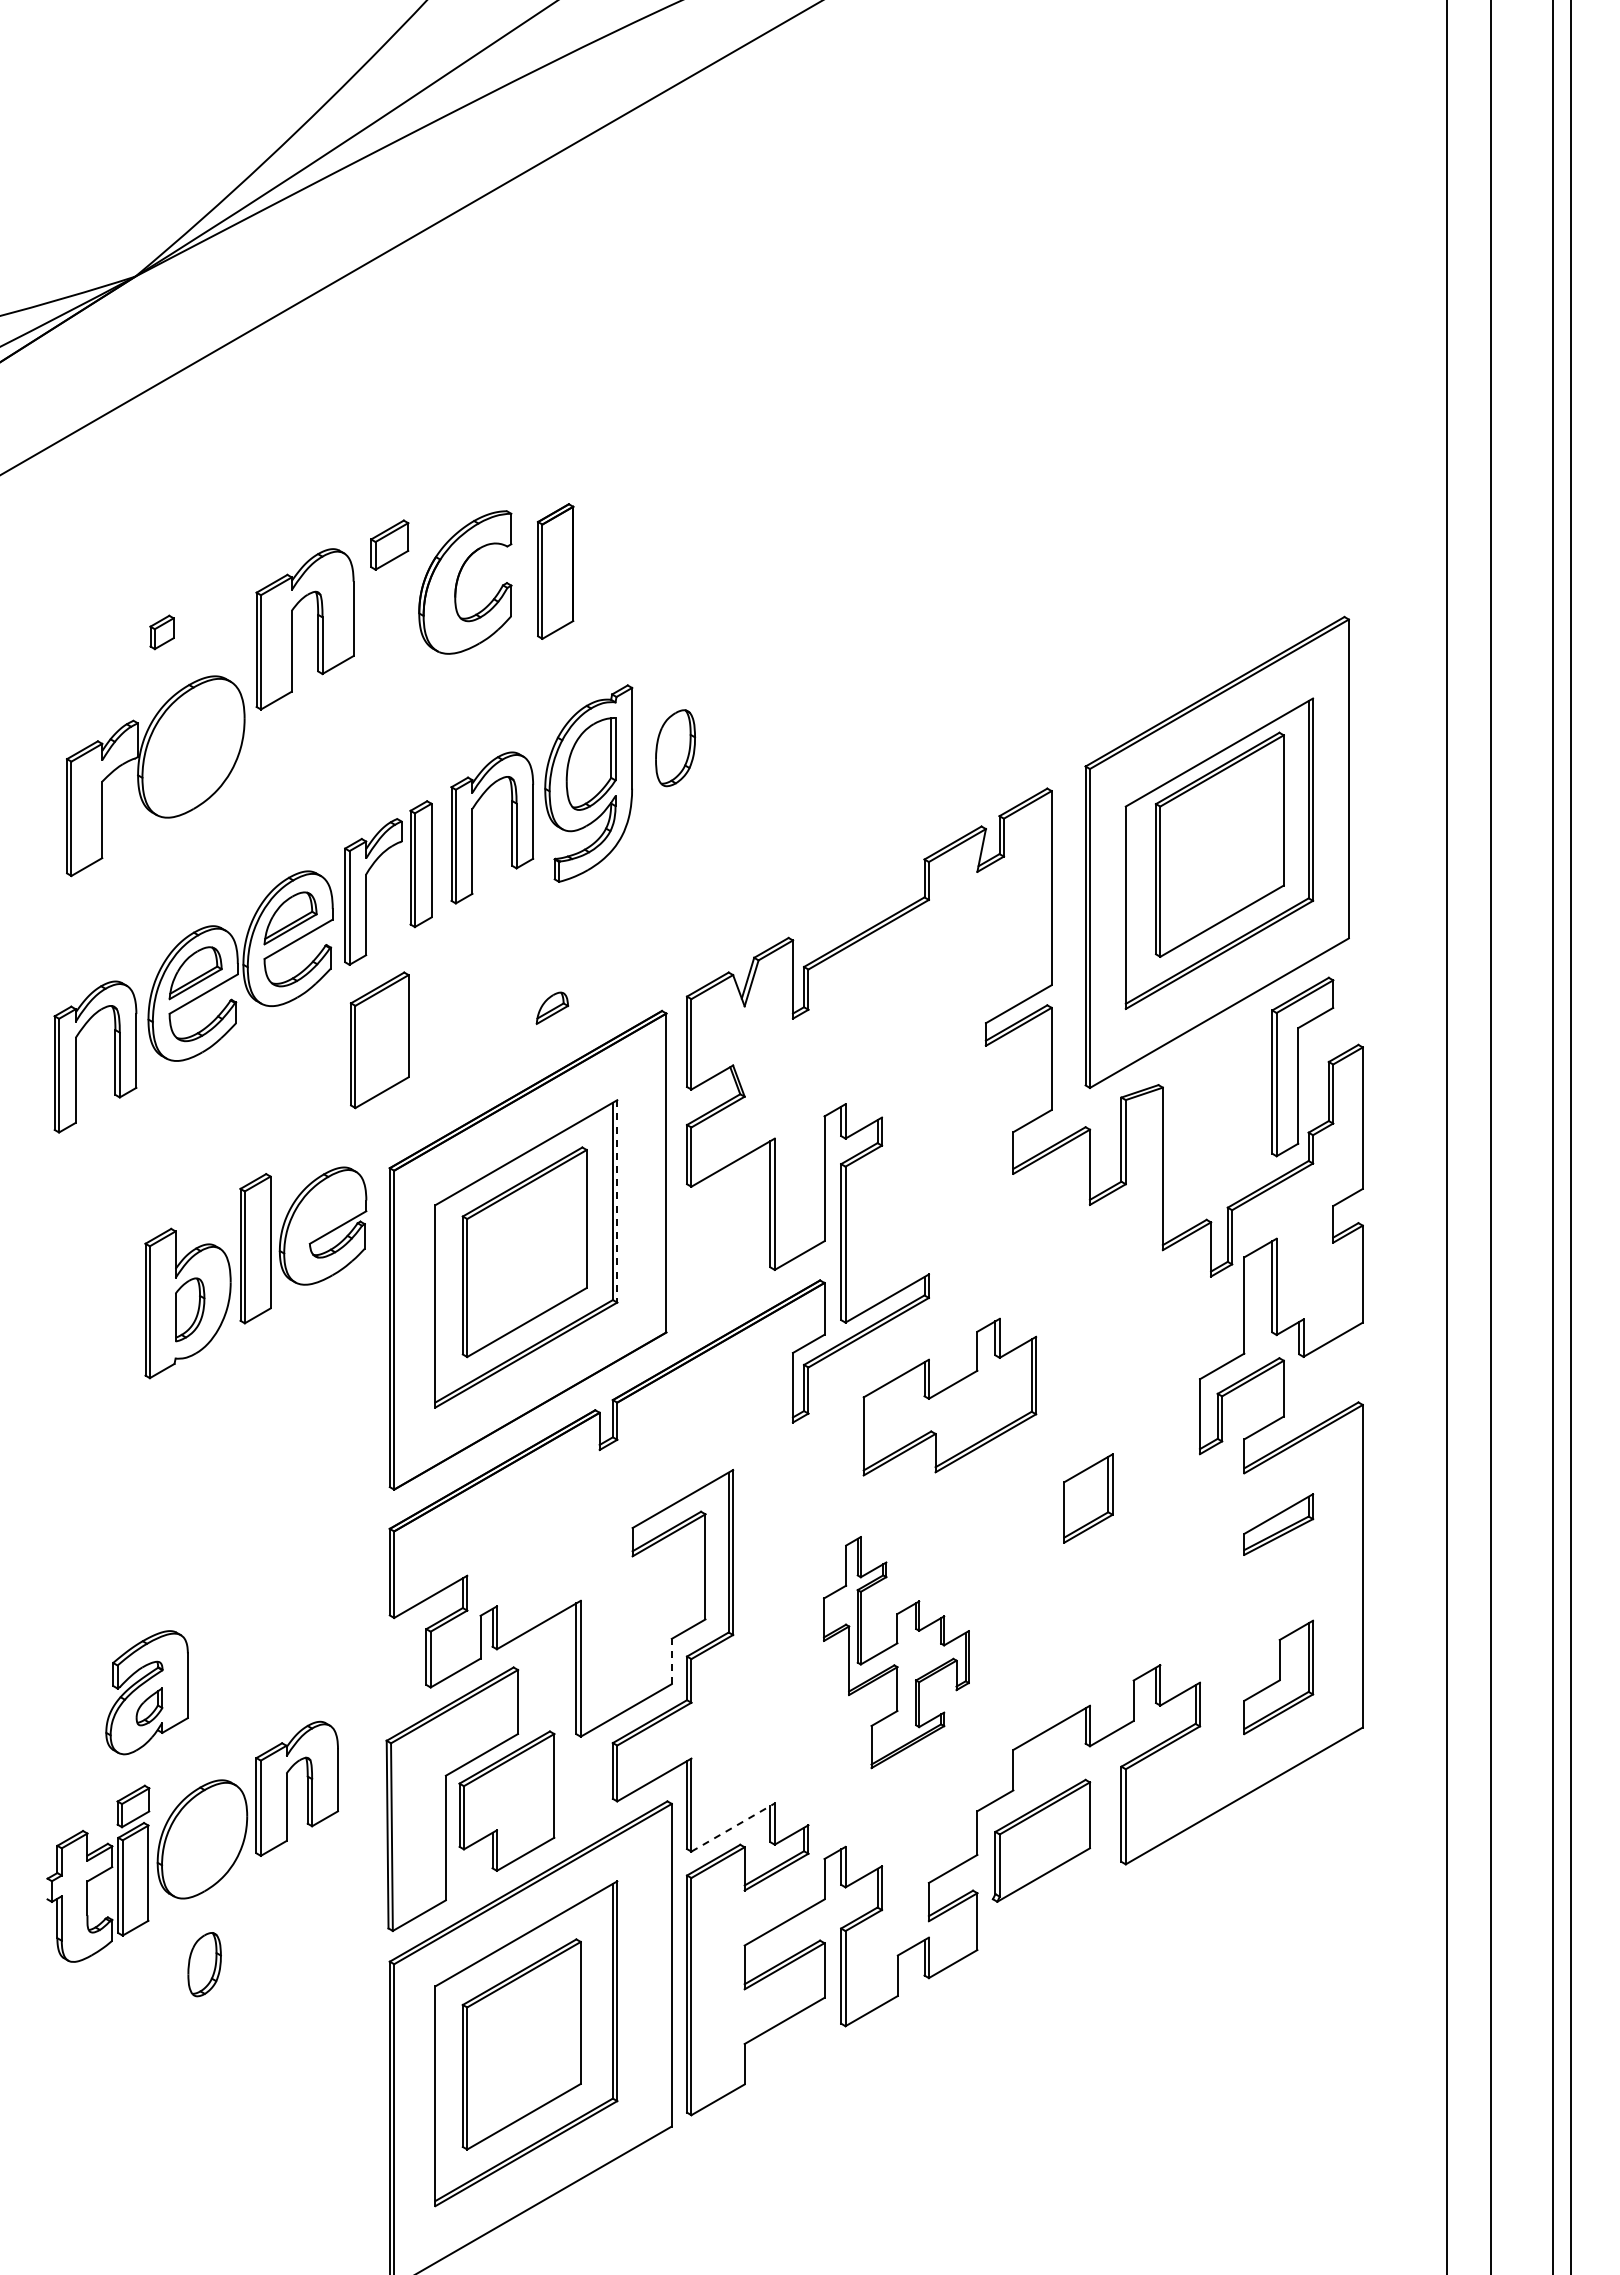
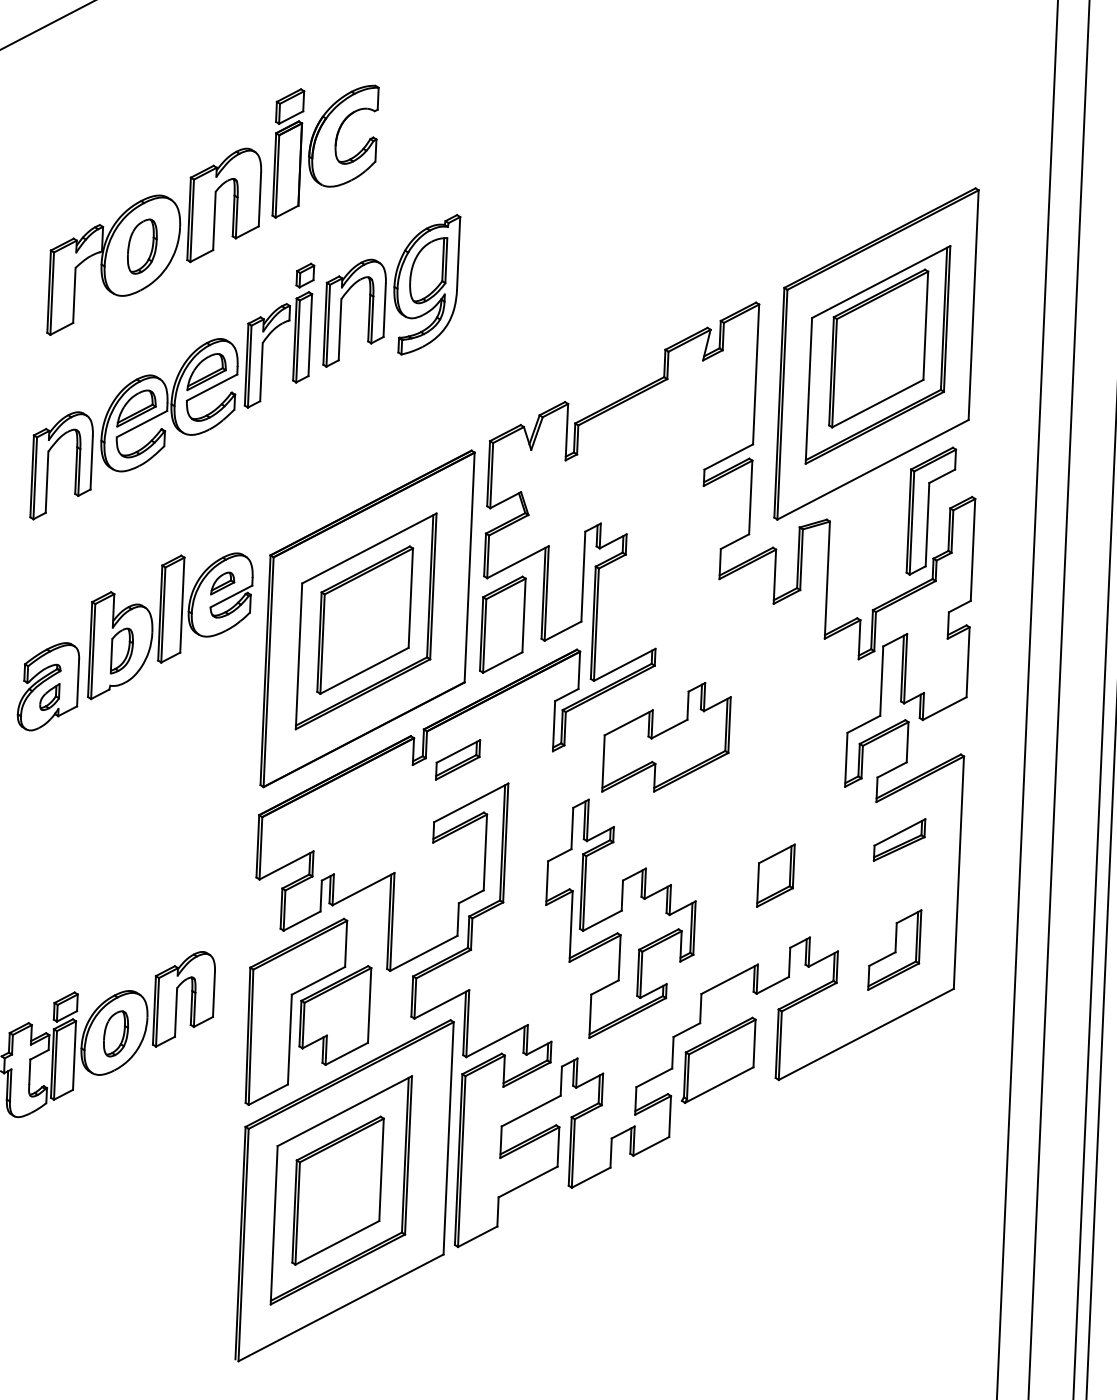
part: (555, 571) -> (287, 169), moved
part: (292, 629) -> (215, 205), moved
part: (161, 632) -> (304, 275), moved
part: (675, 748) -> (142, 246), moved
part: (552, 1007) -> (222, 583), moved
part: (379, 1040) -> (502, 624), moved
line: (617, 1201) -> (433, 586), dashed -> solid
part: (661, 1440) -> (457, 760), added
part: (1088, 1498) -> (775, 875), moved
part: (896, 1652) -> (620, 920), size x1.43
line: (671, 1661) -> (457, 919), dashed -> solid
part: (146, 1692) -> (48, 686), moved
line: (733, 1827) -> (497, 1041), dashed -> solid
part: (204, 1964) -> (115, 1033), moved

